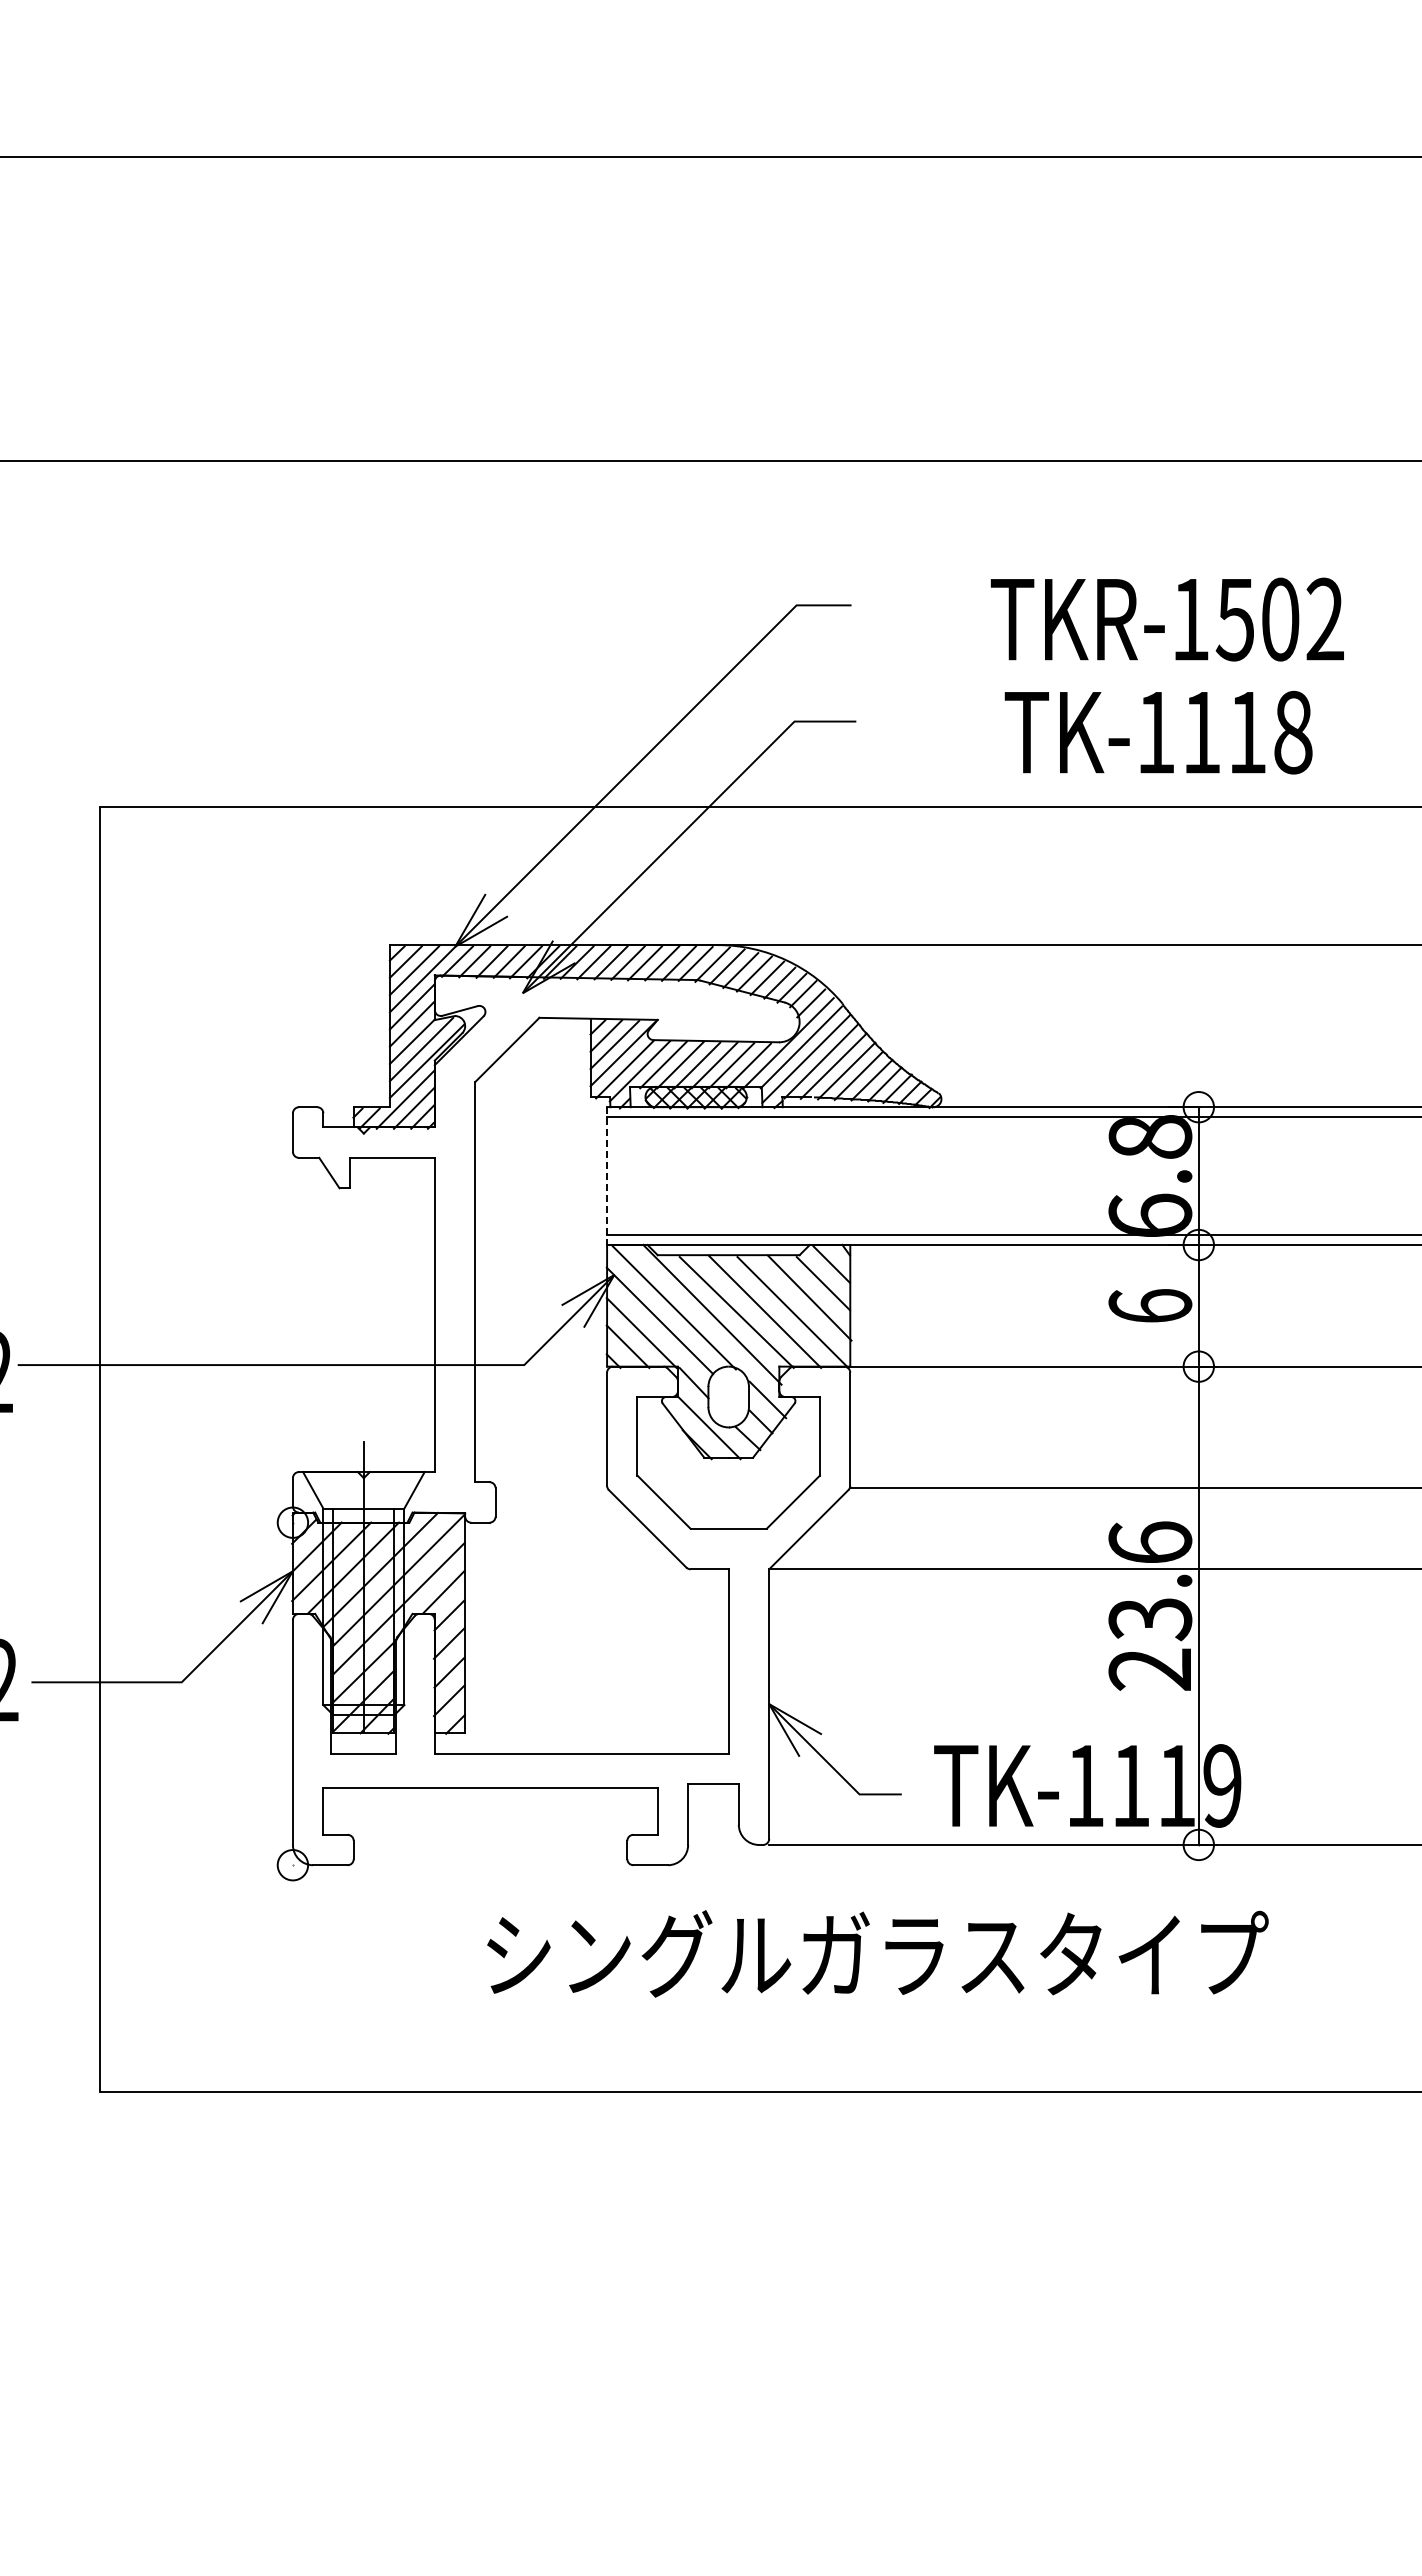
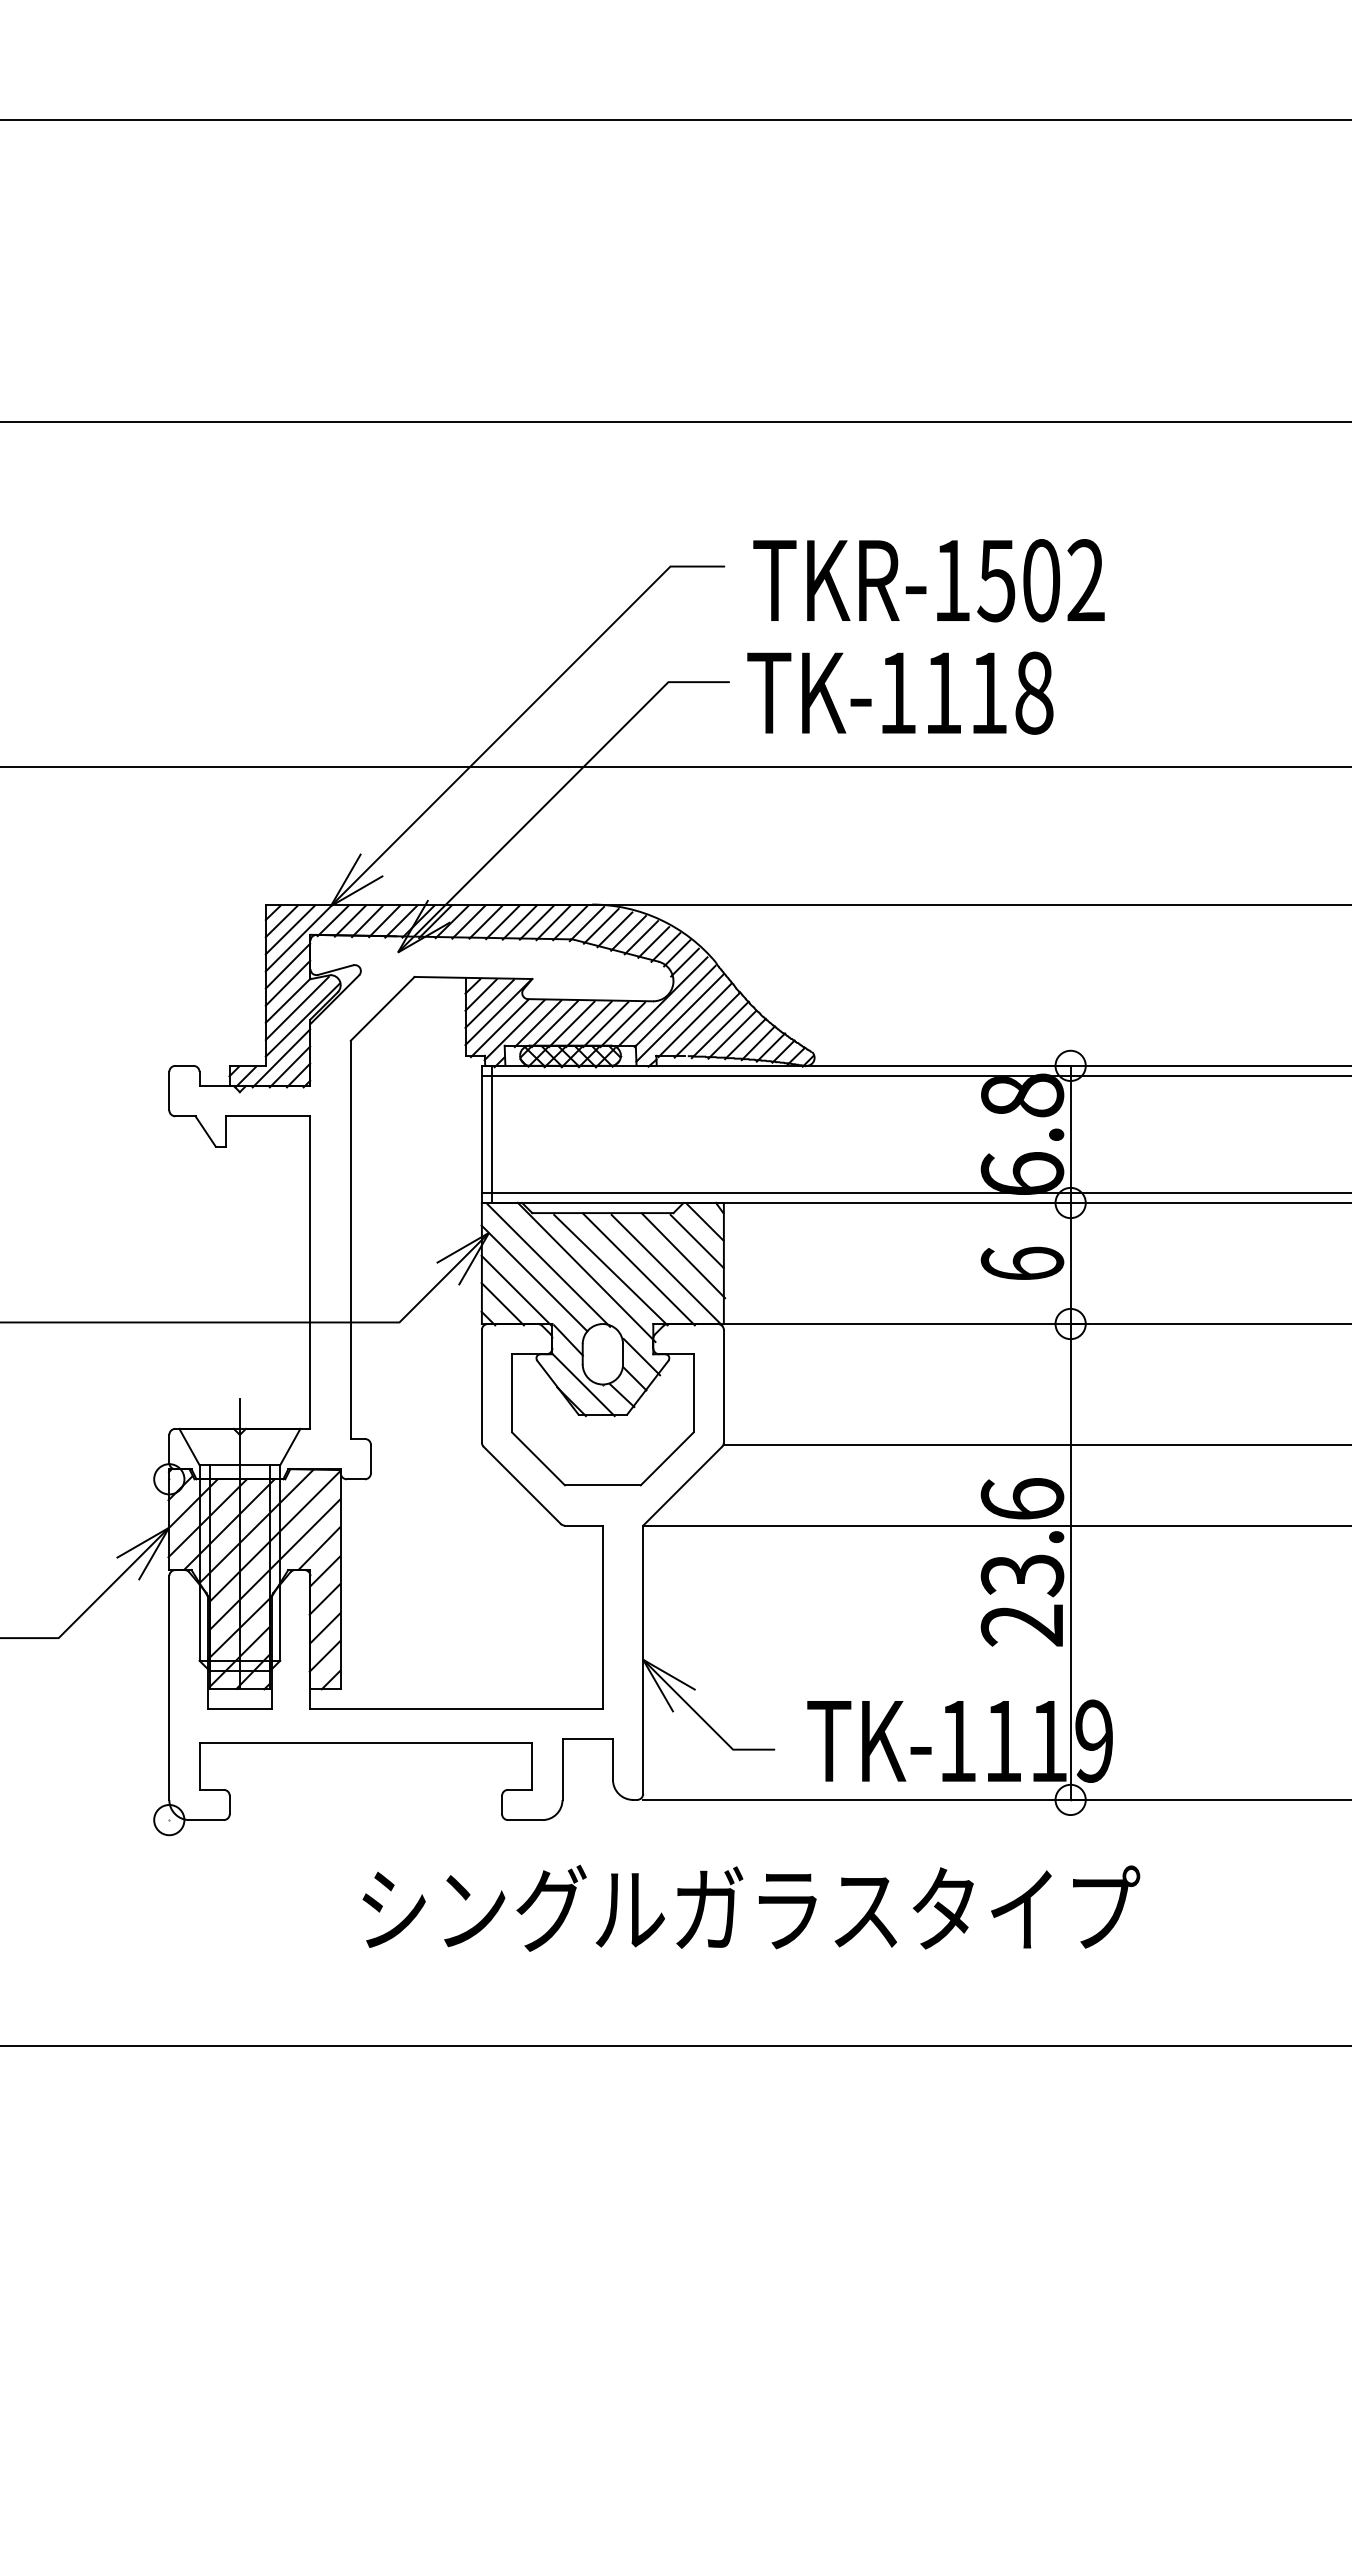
text: (1166, 619) -> (928, 580), moved
text: (1158, 732) -> (900, 693), moved
line: (607, 1176) -> (482, 1134), dashed -> solid
line: (617, 1176) -> (492, 1134), added

